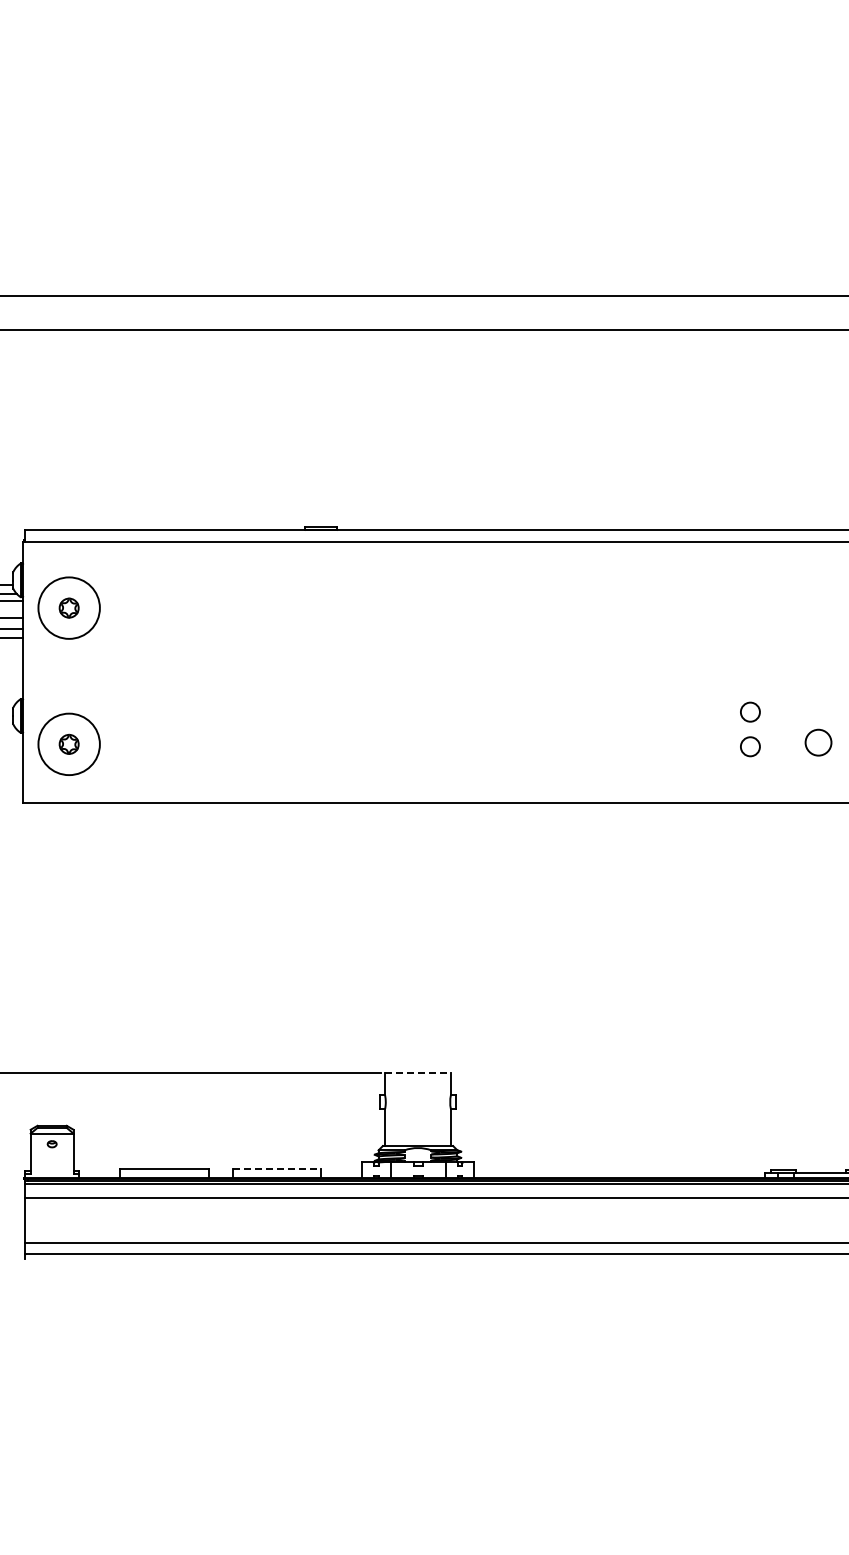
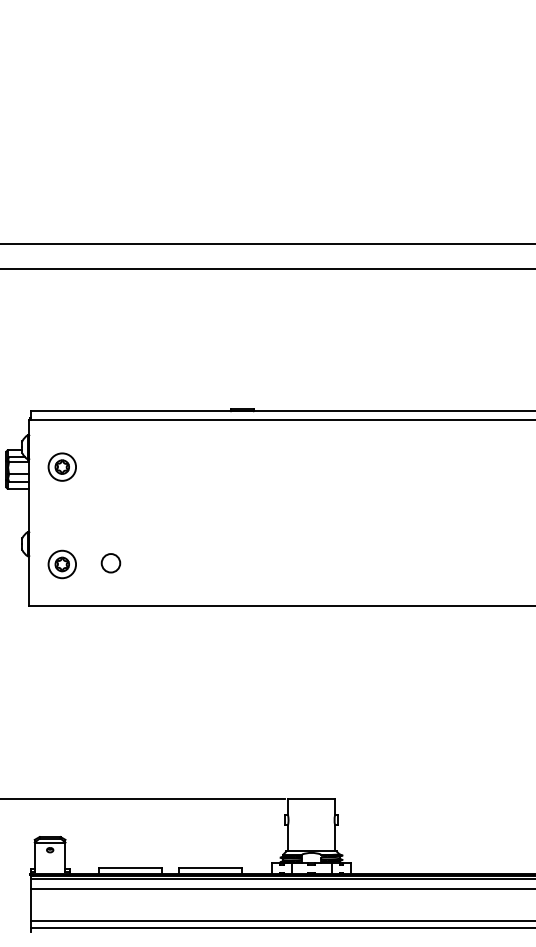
circle: (68, 607) -> (61, 466), size x0.62
circle: (137, 742) -> (111, 563), added
circle: (68, 744) -> (61, 564), size x0.62
line: (418, 1073) -> (311, 799), dashed -> solid
line: (277, 1169) -> (211, 868), dashed -> solid

